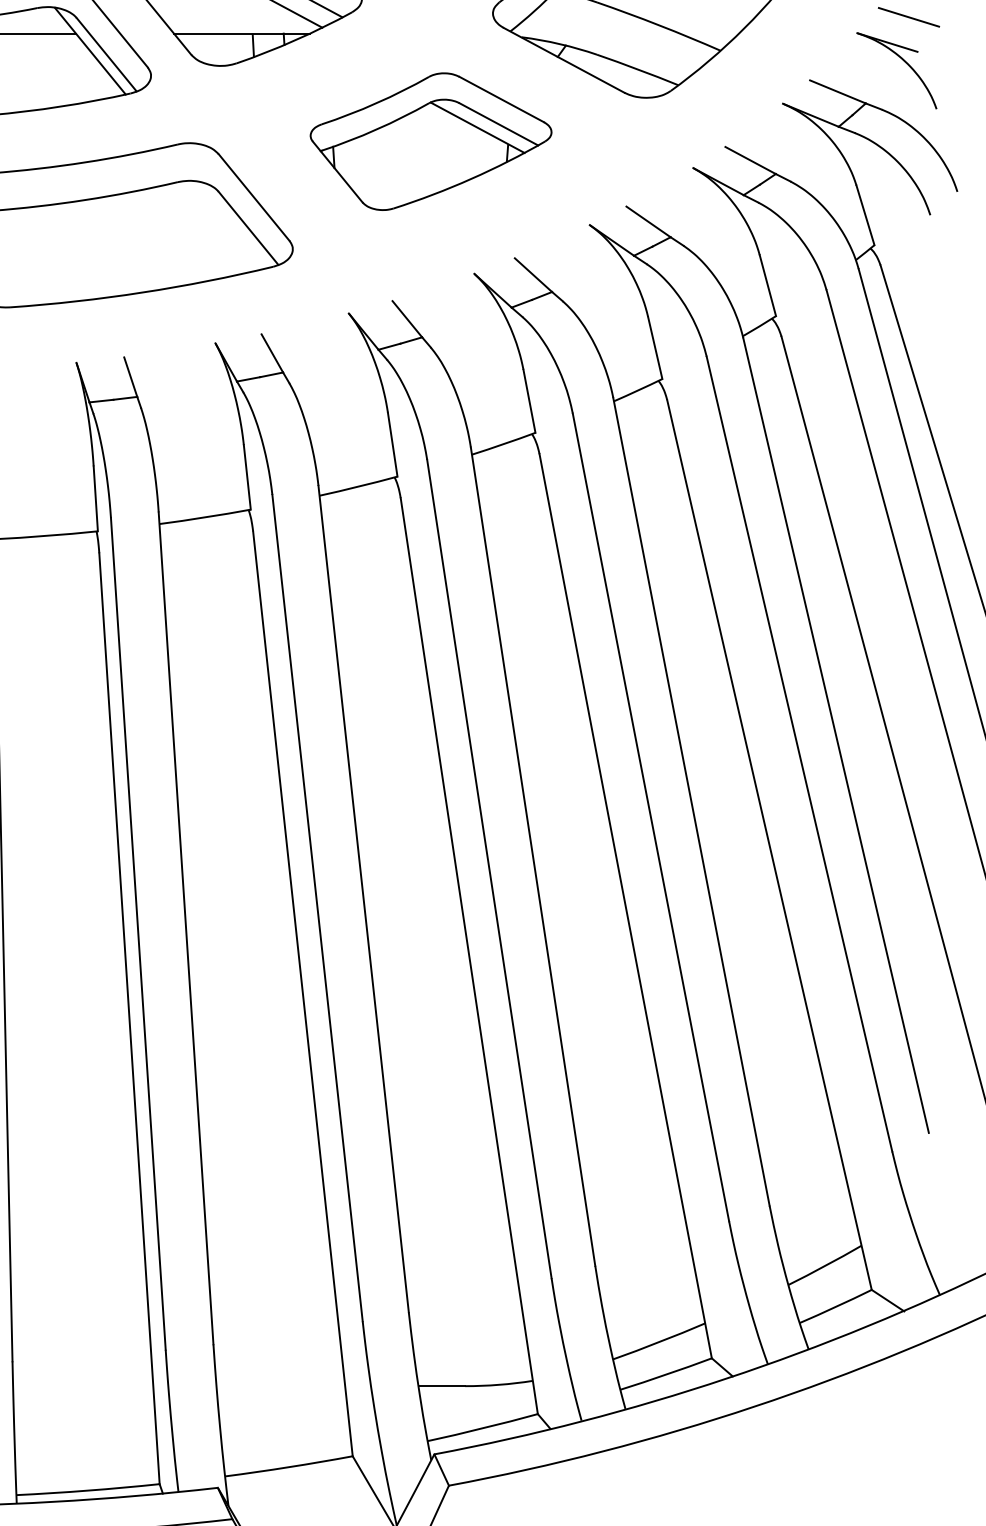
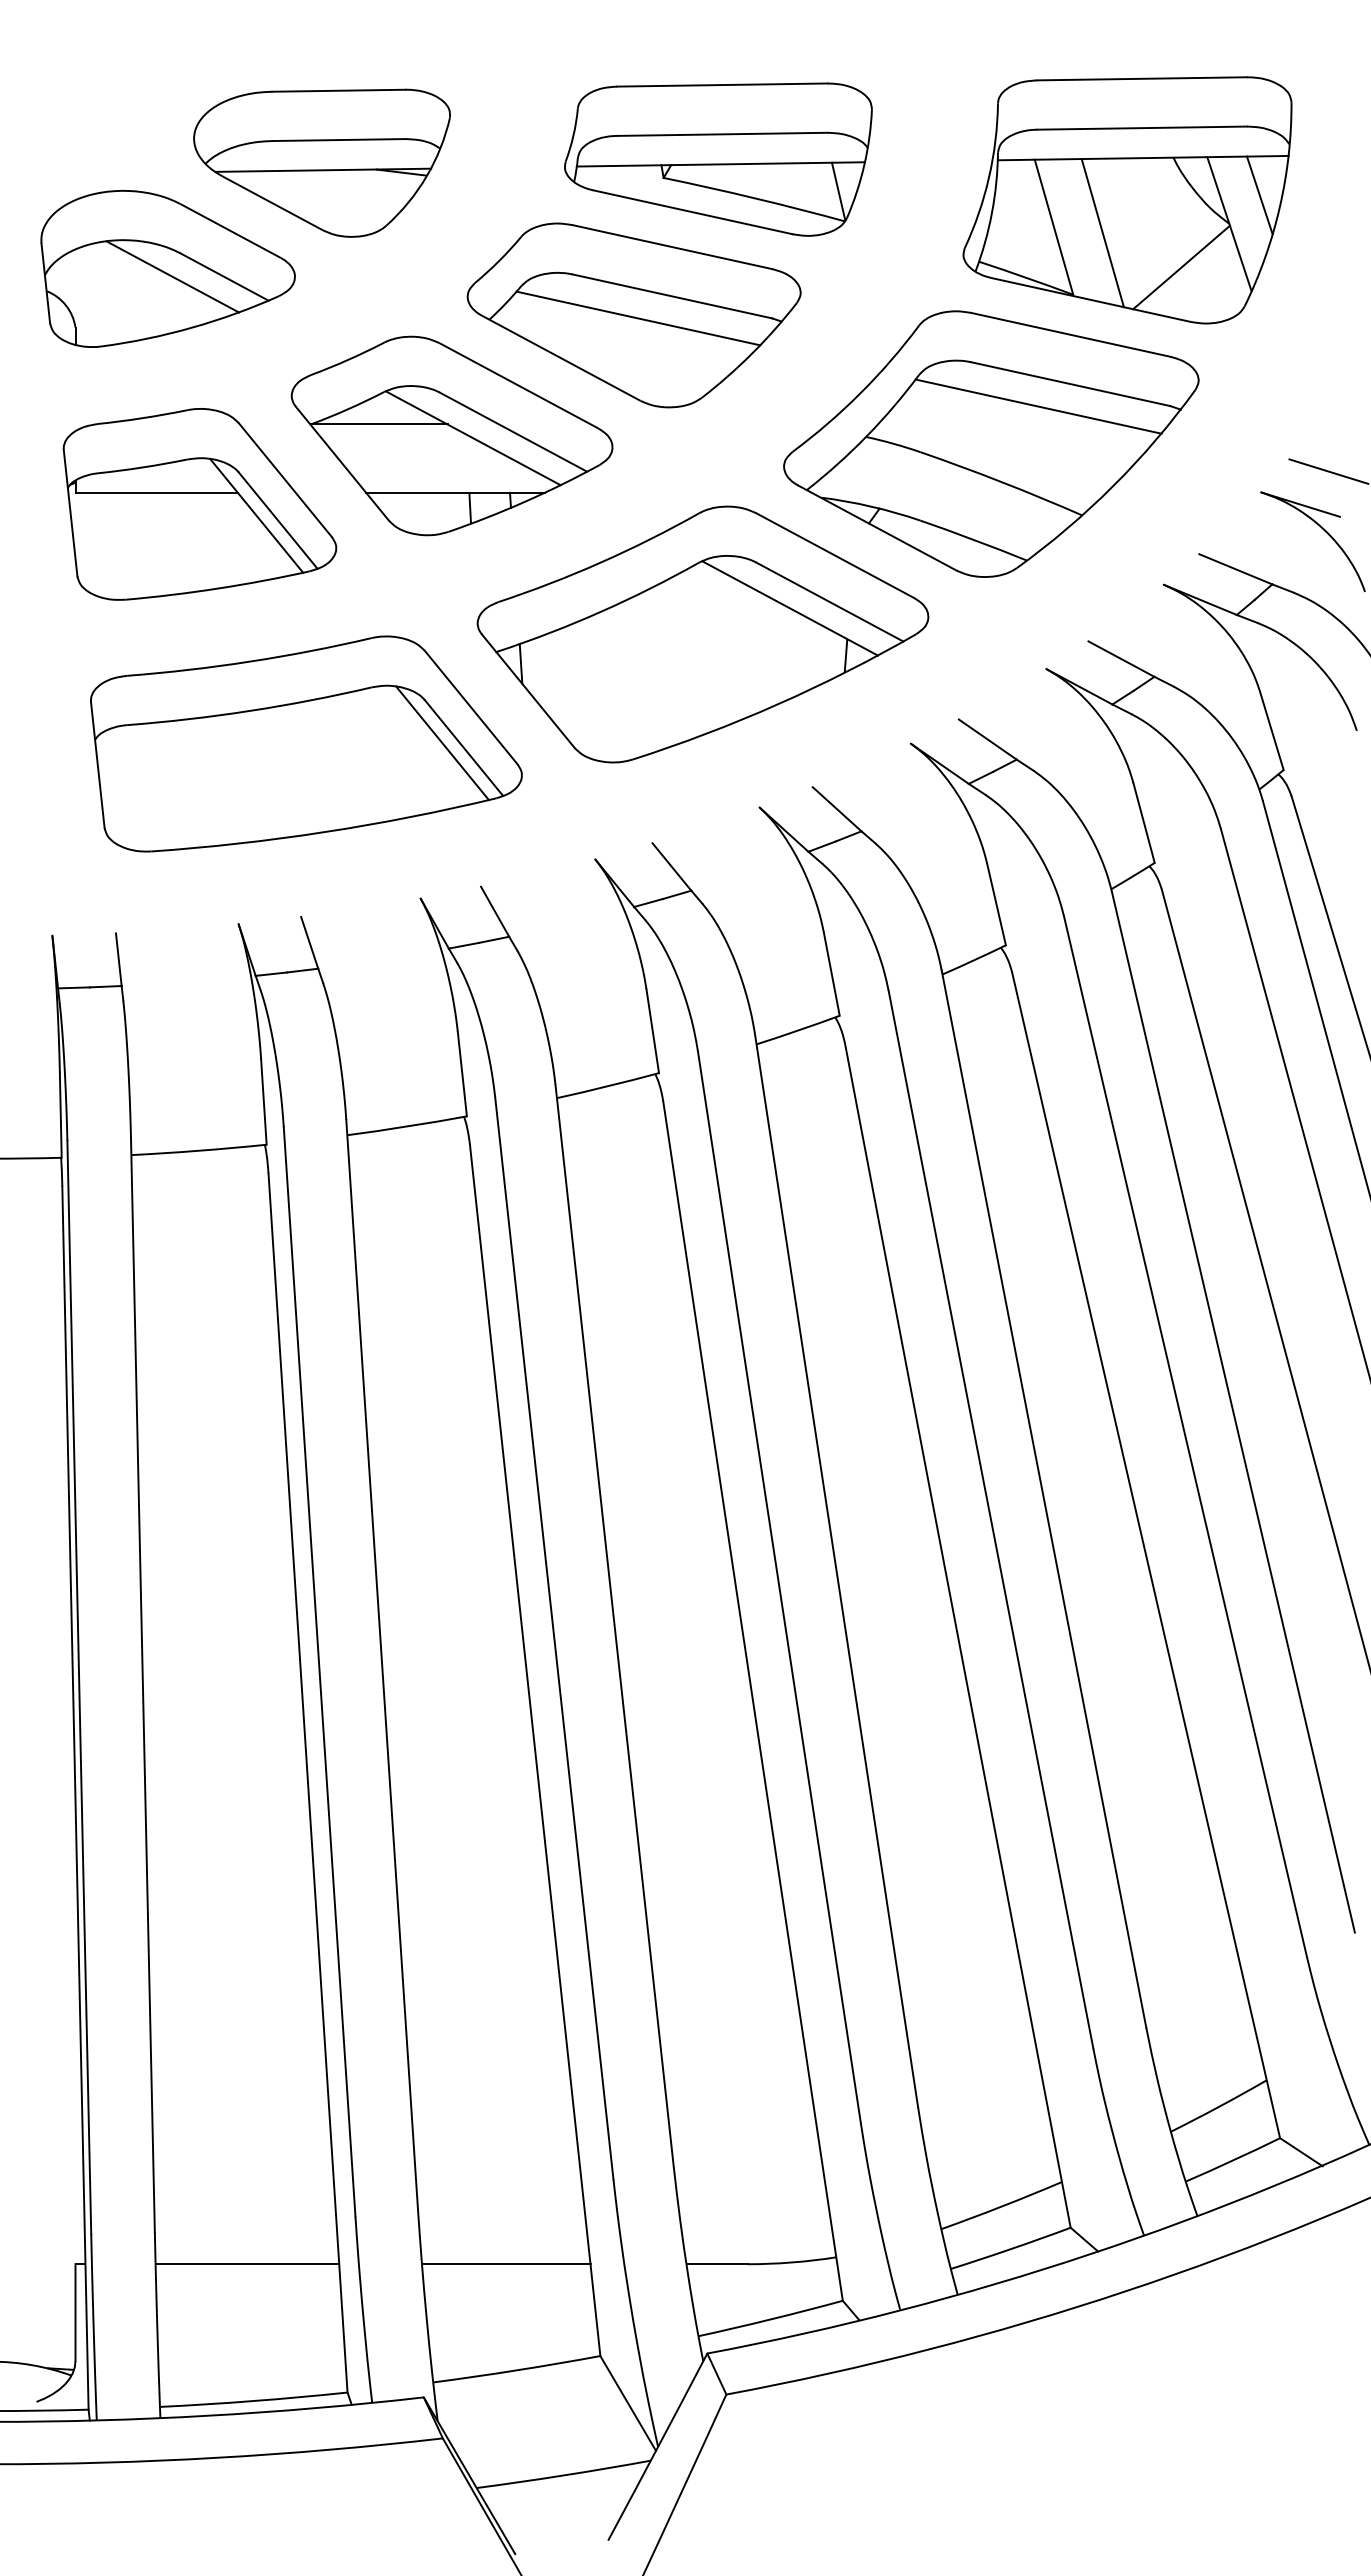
part: (430, 141) -> (702, 634), size x1.43
line: (232, 224) -> (442, 743), added
line: (83, 1386) -> (247, 2264), added
line: (280, 1386) -> (505, 2264), added

